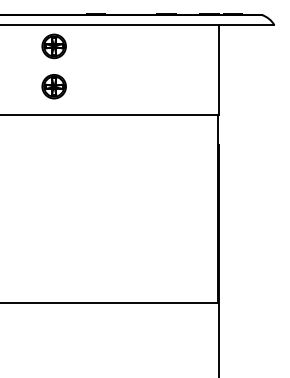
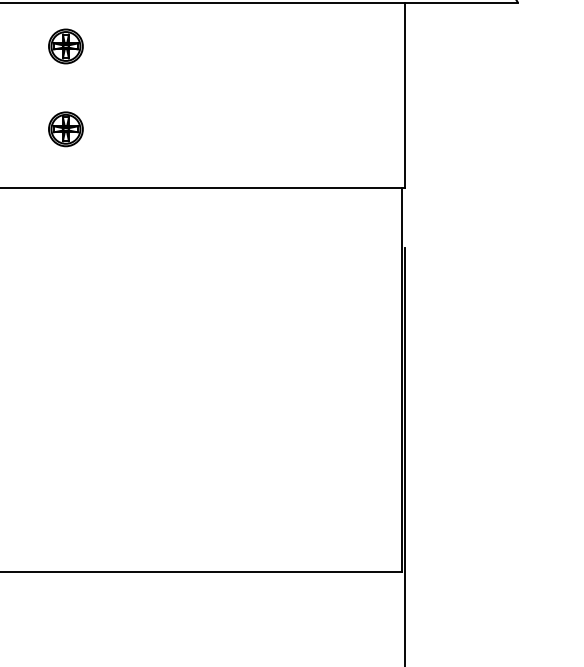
part: (53, 46) -> (64, 46), size x0.7
part: (53, 86) -> (64, 128), size x0.7

